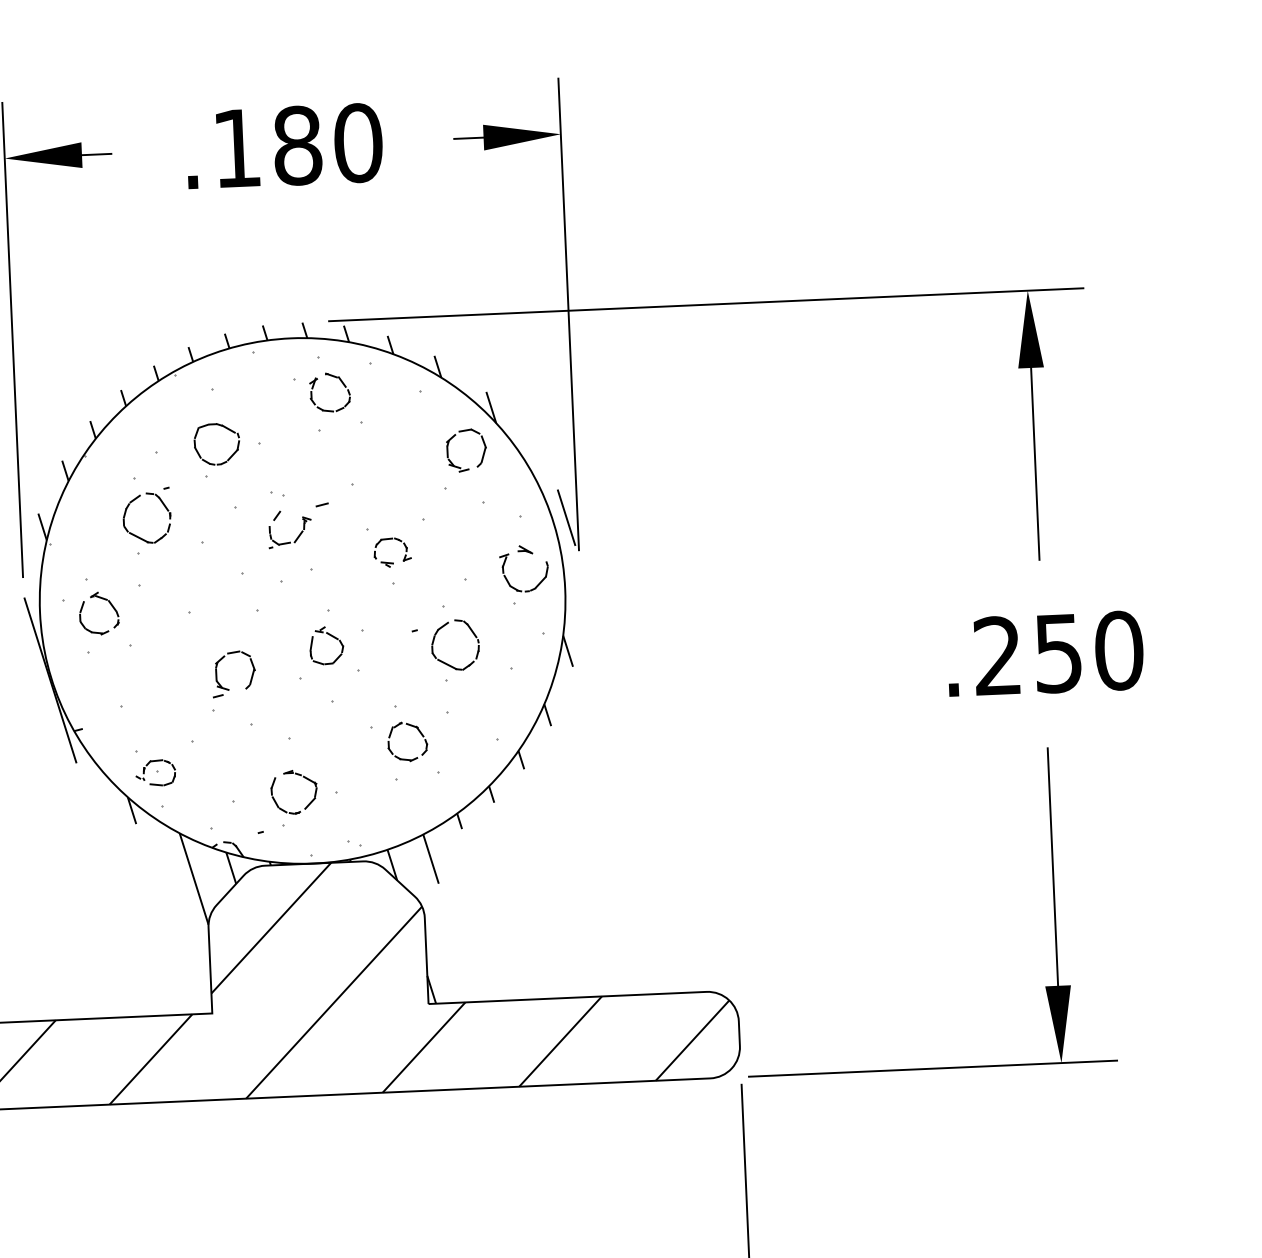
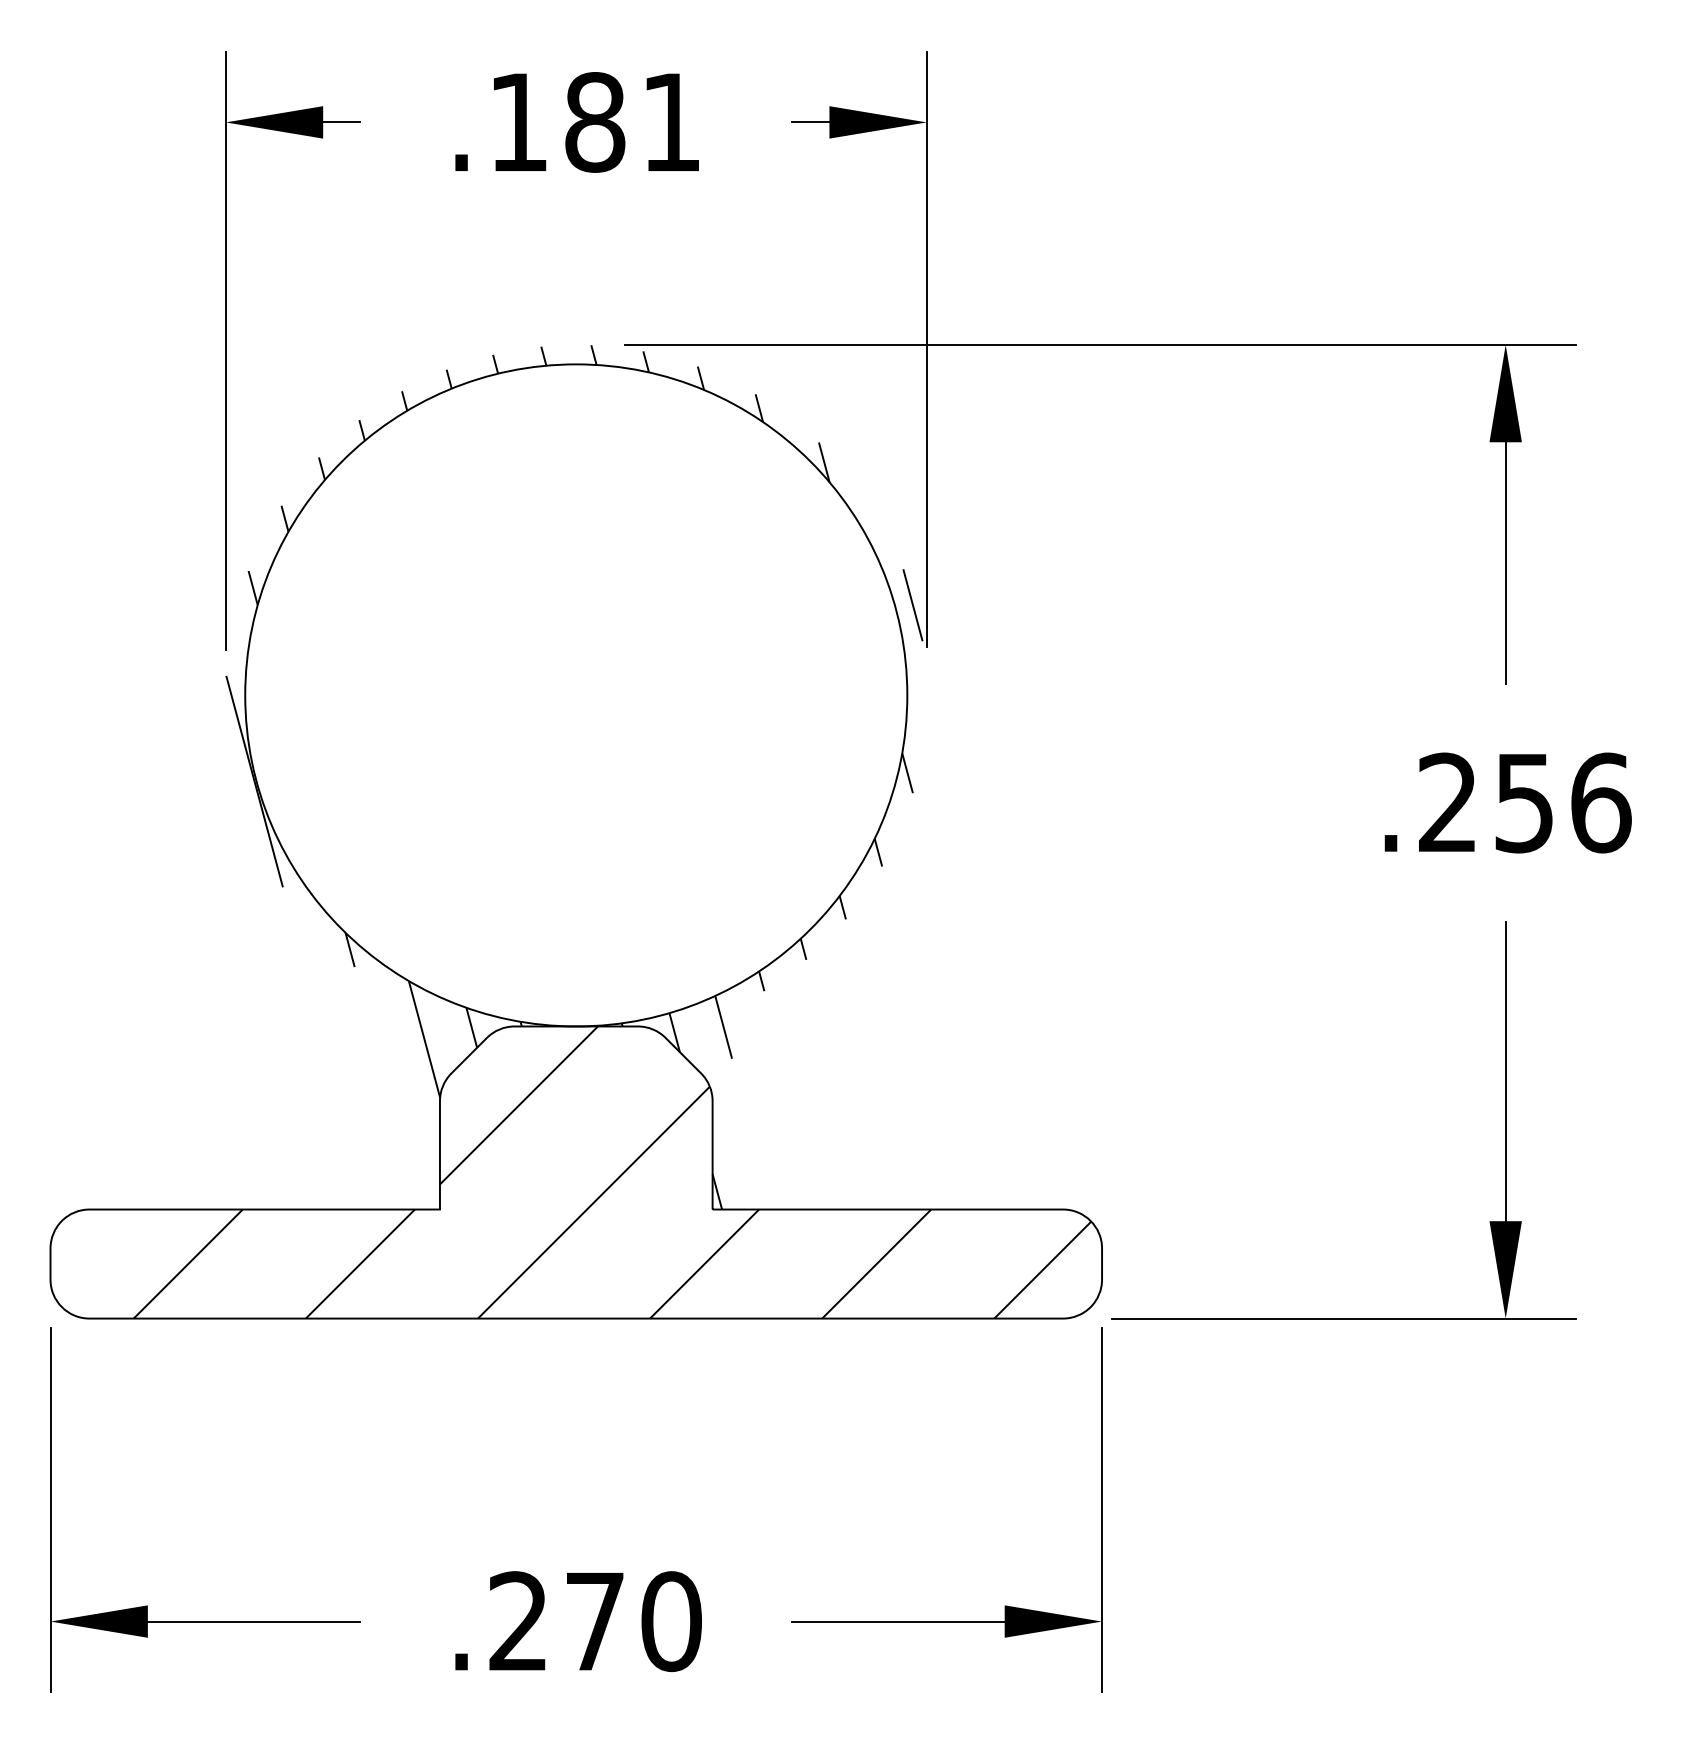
text: (358, 143) -> (671, 122), .180 -> .181
hatch: (300, 602) -> (573, 697), removed
text: (1119, 650) -> (1601, 802), .250 -> .256

